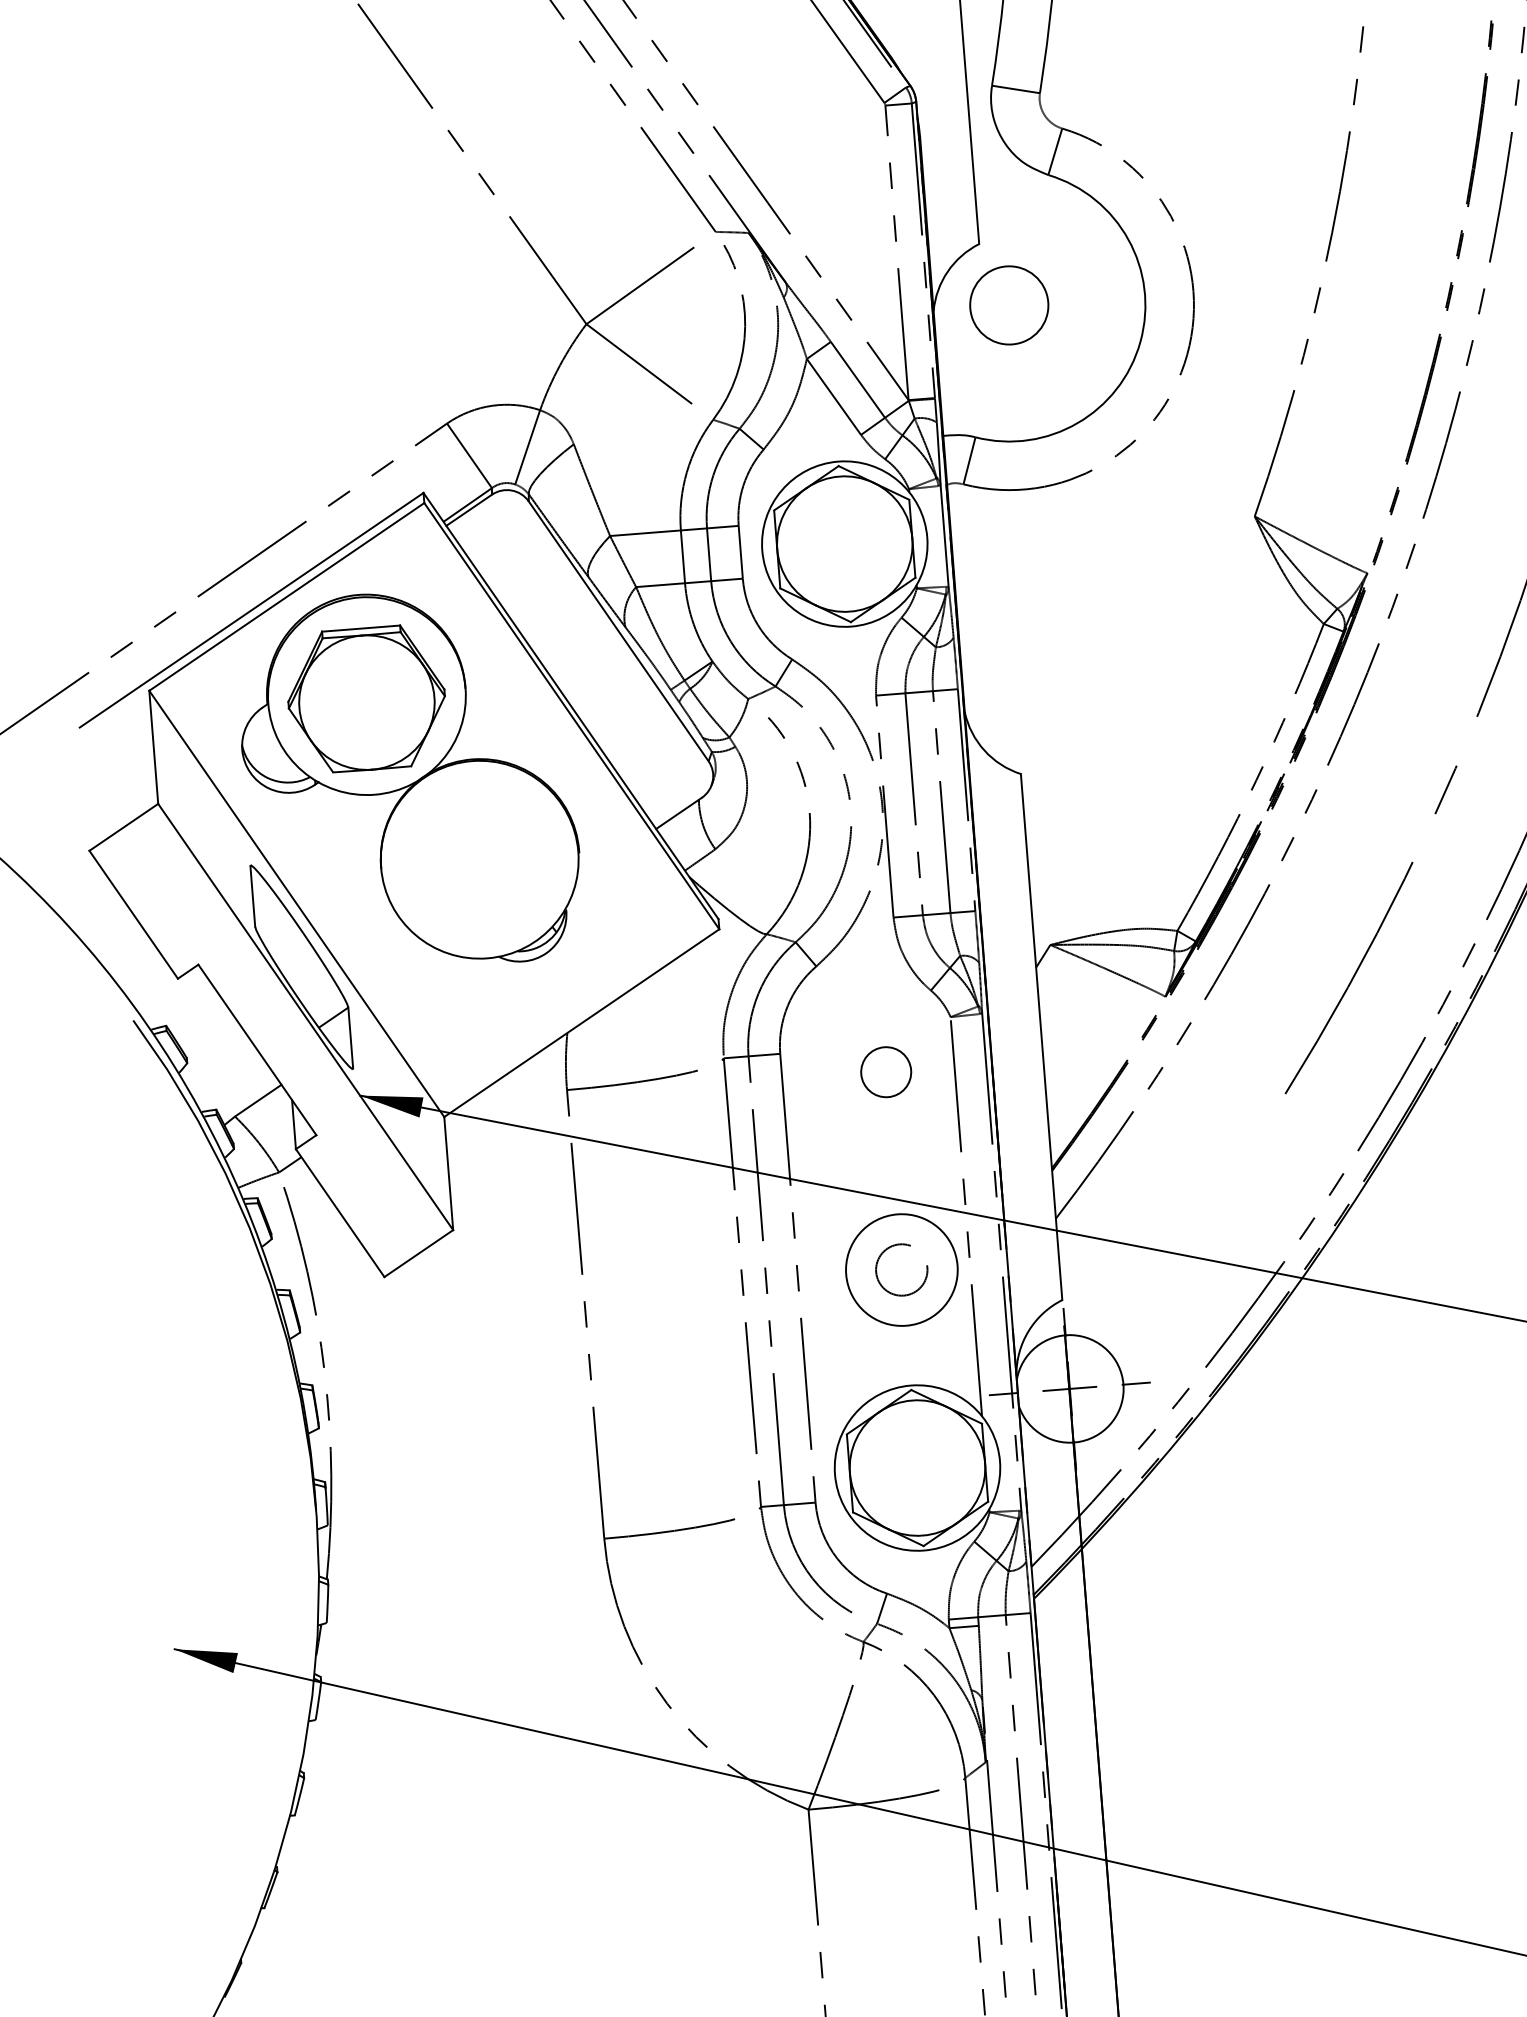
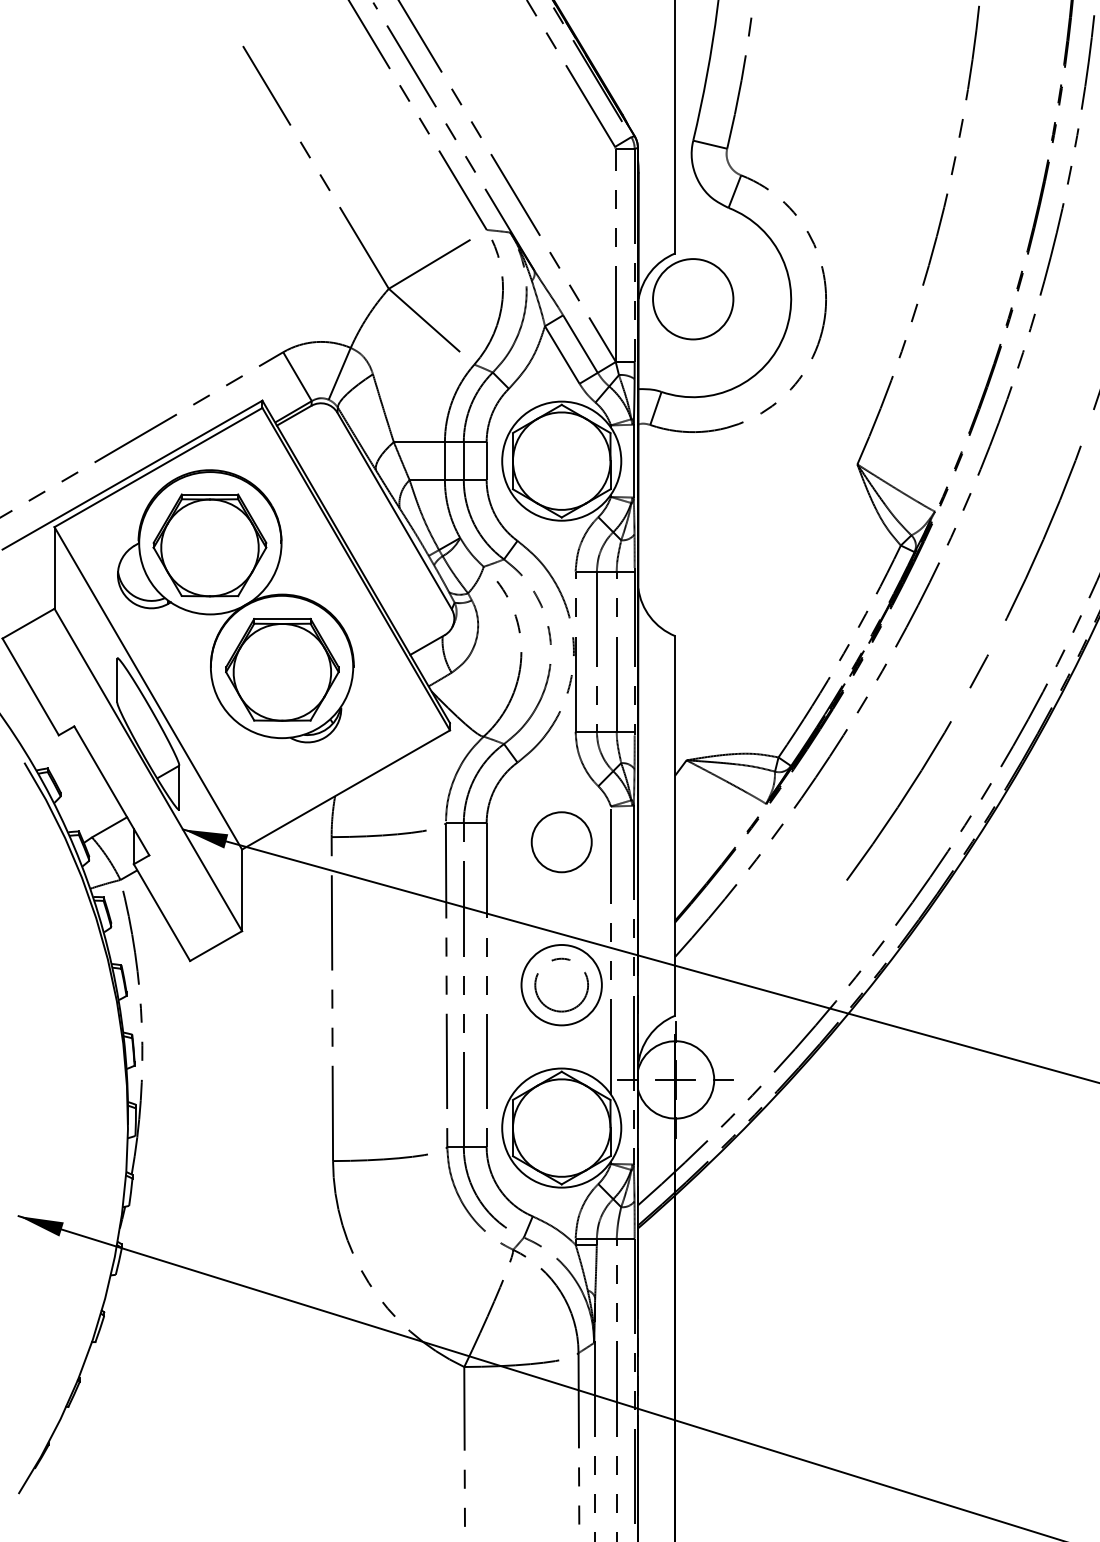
circle: (1009, 305) -> (693, 299), size x1.43
part: (480, 863) -> (282, 669), added
circle: (886, 1072) -> (561, 842), size x1.67
circle: (901, 1269) -> (561, 984), size x1.43

